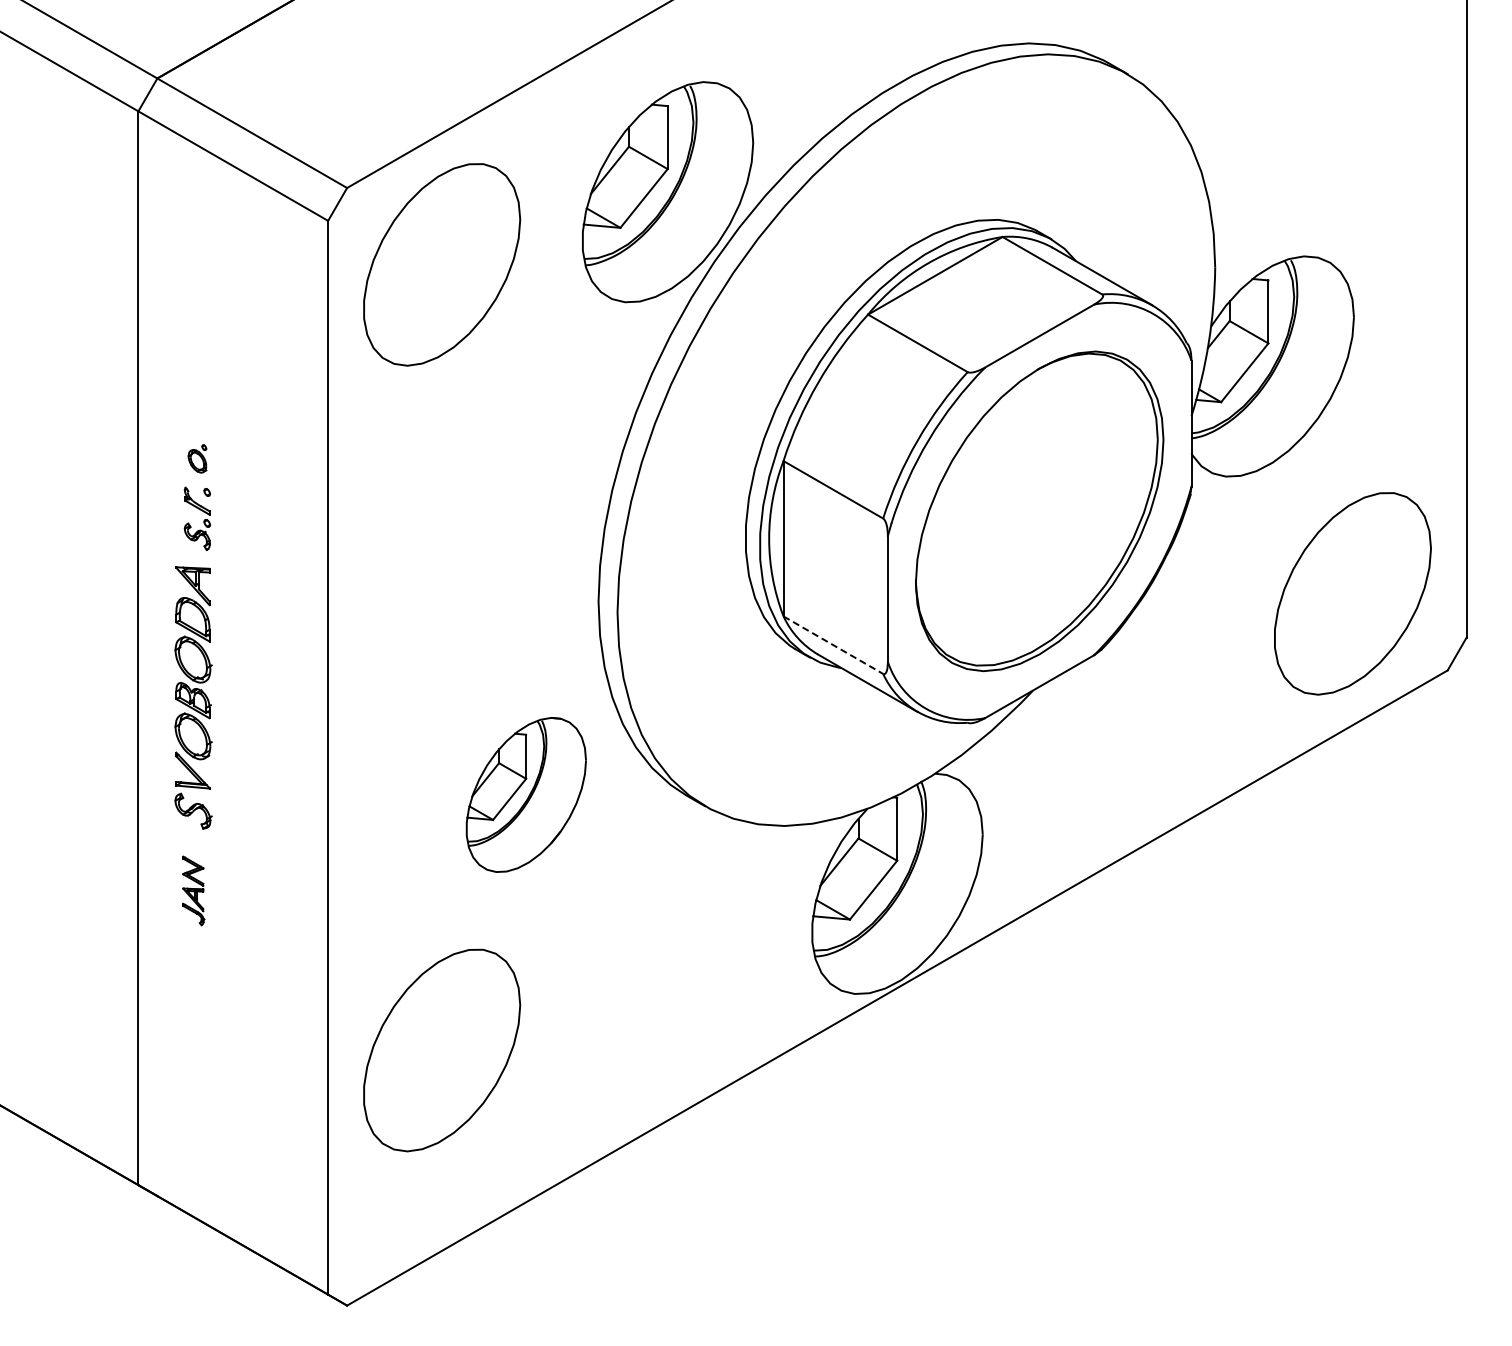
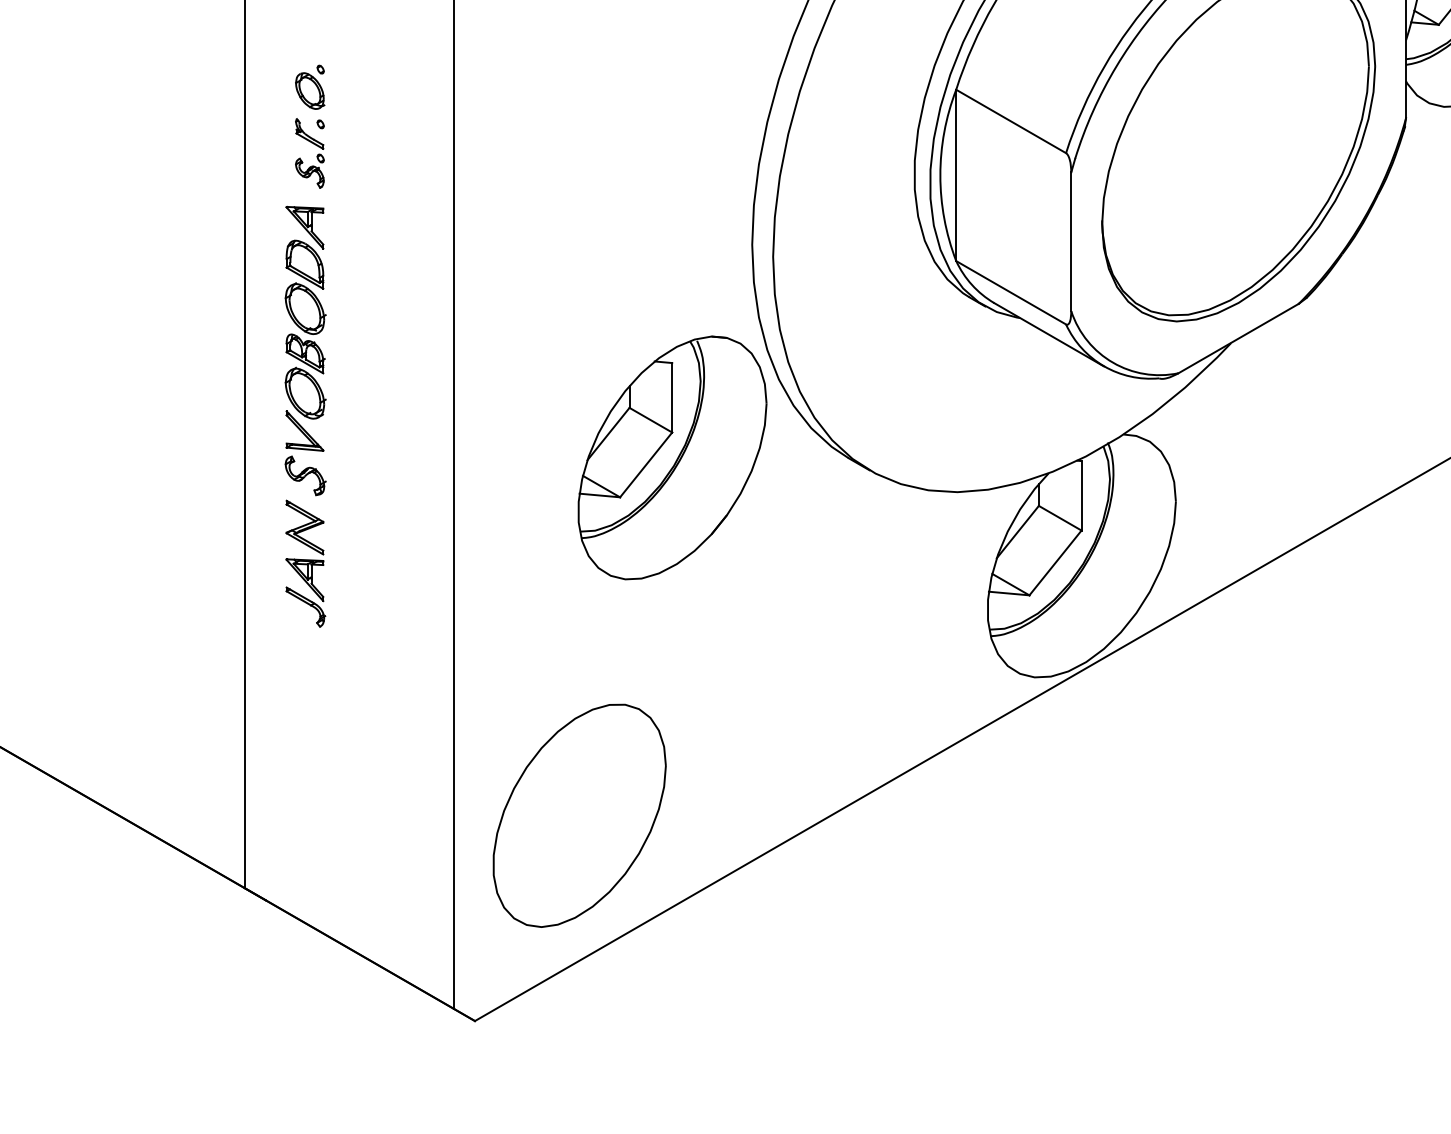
part: (197, 458) -> (309, 86), size x1.43
line: (833, 645) -> (1011, 293), dashed -> solid
part: (526, 794) -> (672, 457), size x1.43
part: (193, 890) -> (305, 563), size x1.67
part: (442, 1050) -> (580, 815), moved

